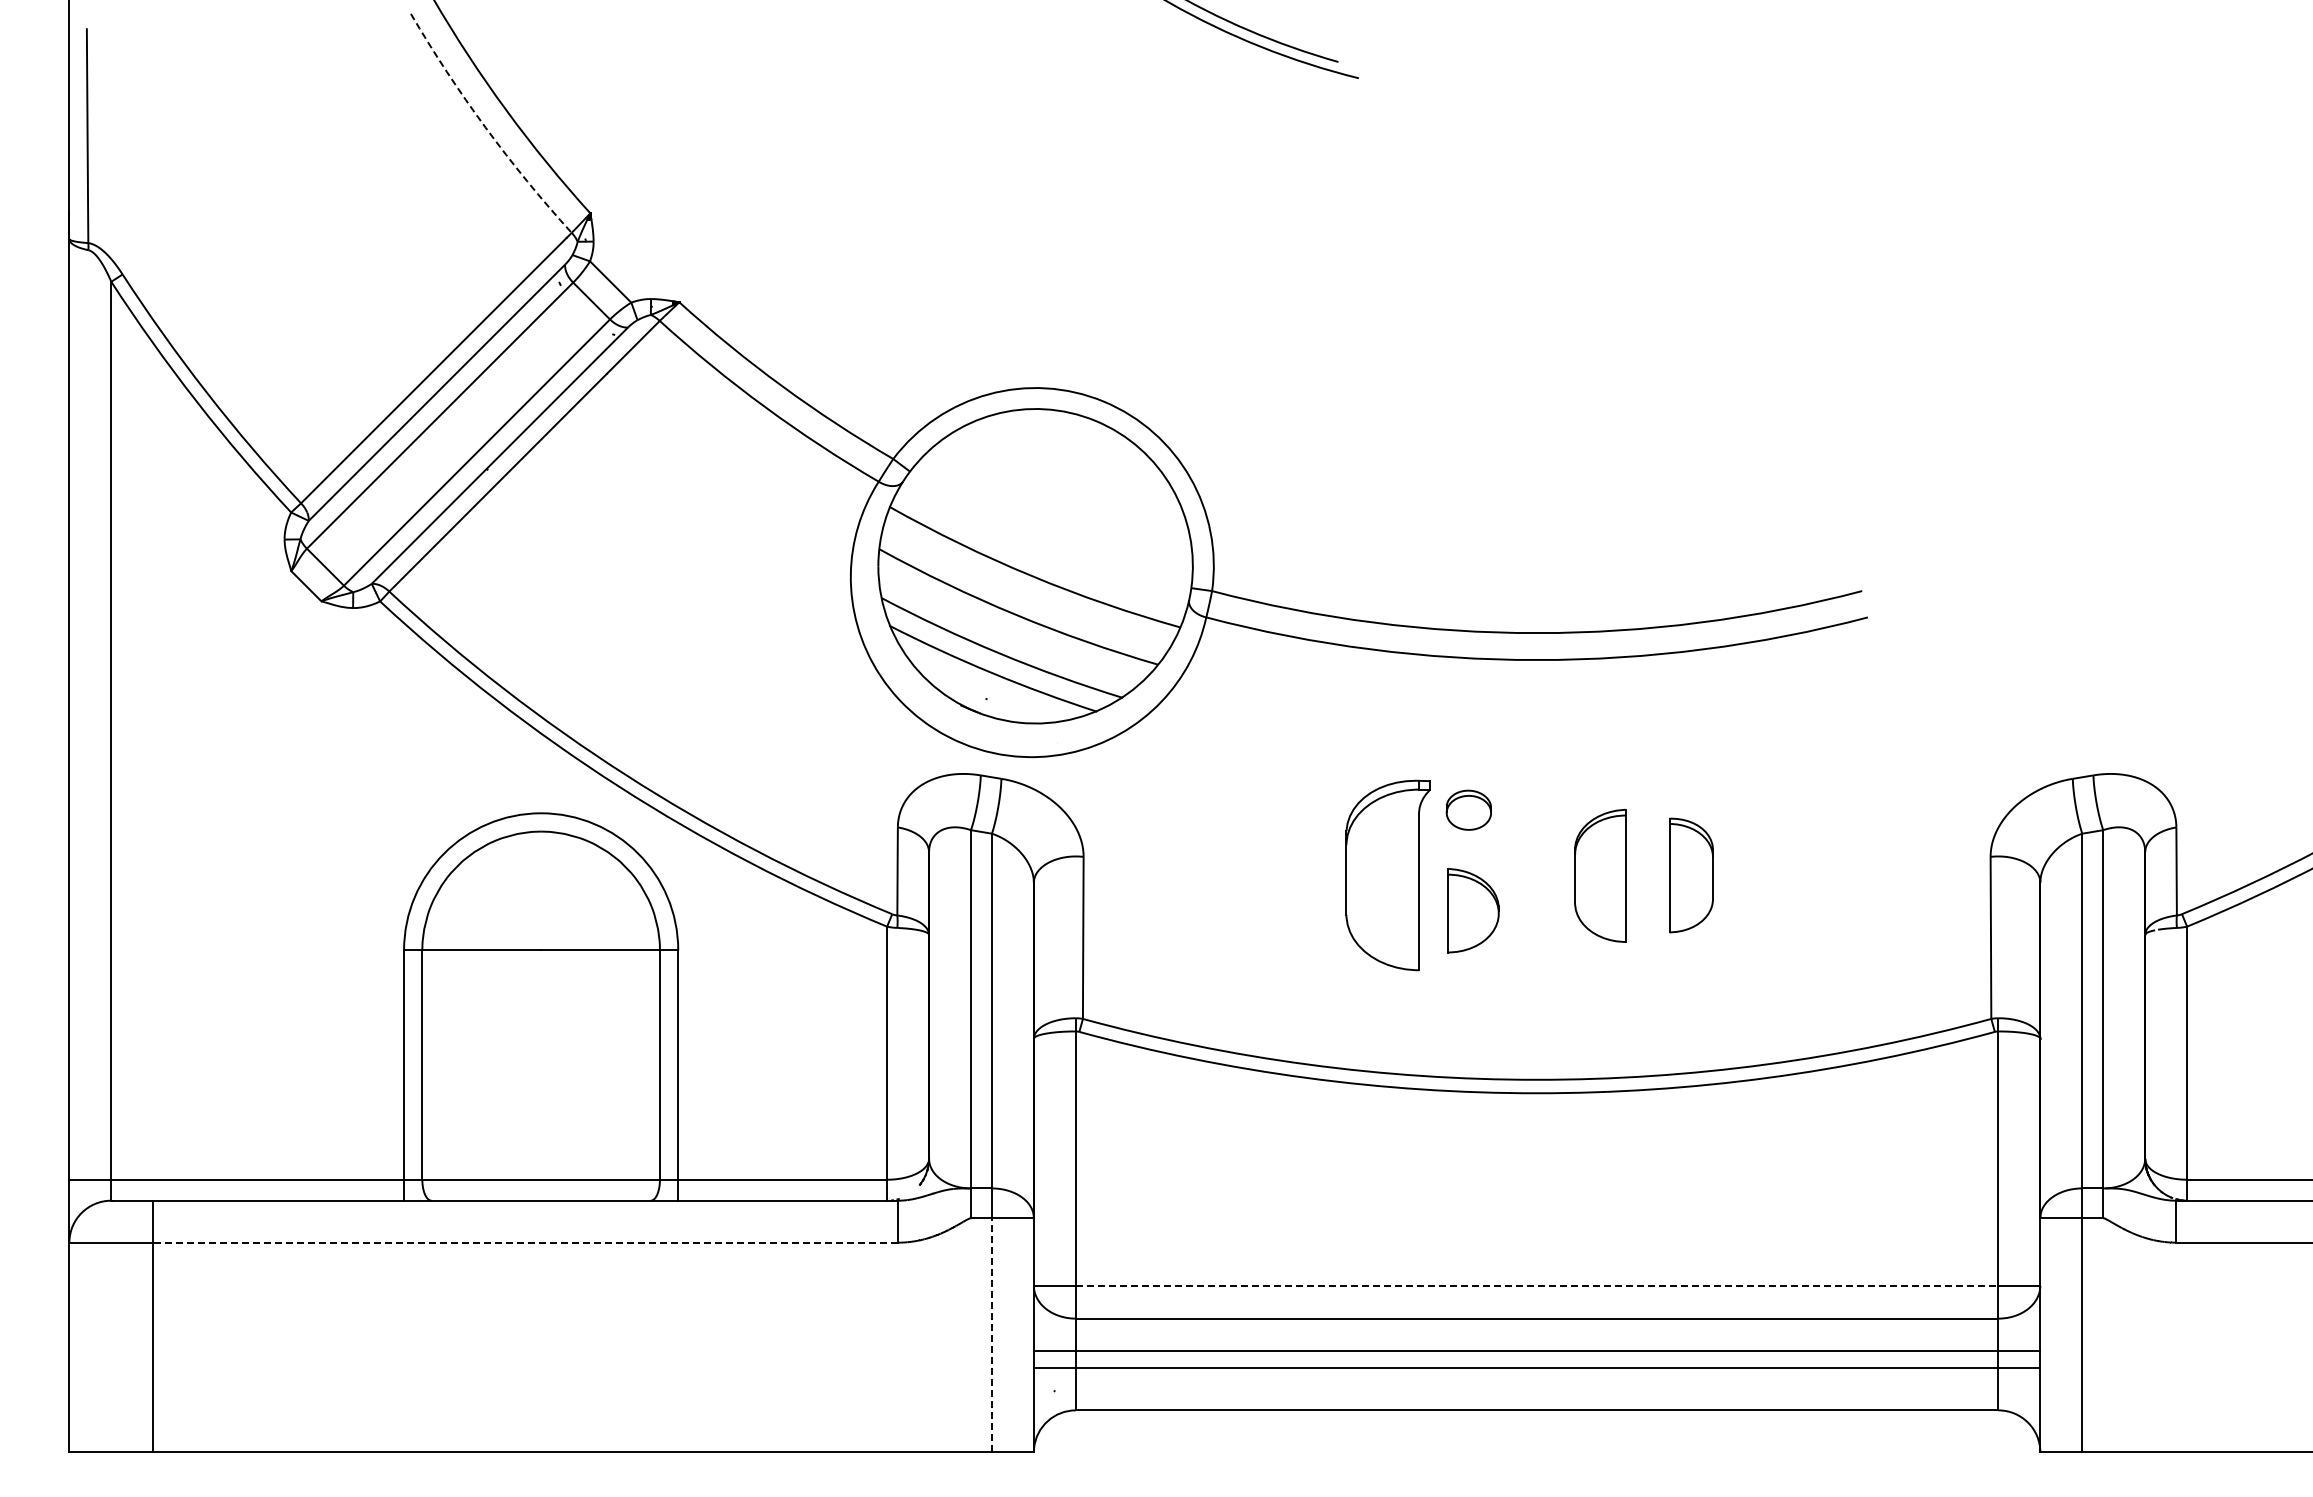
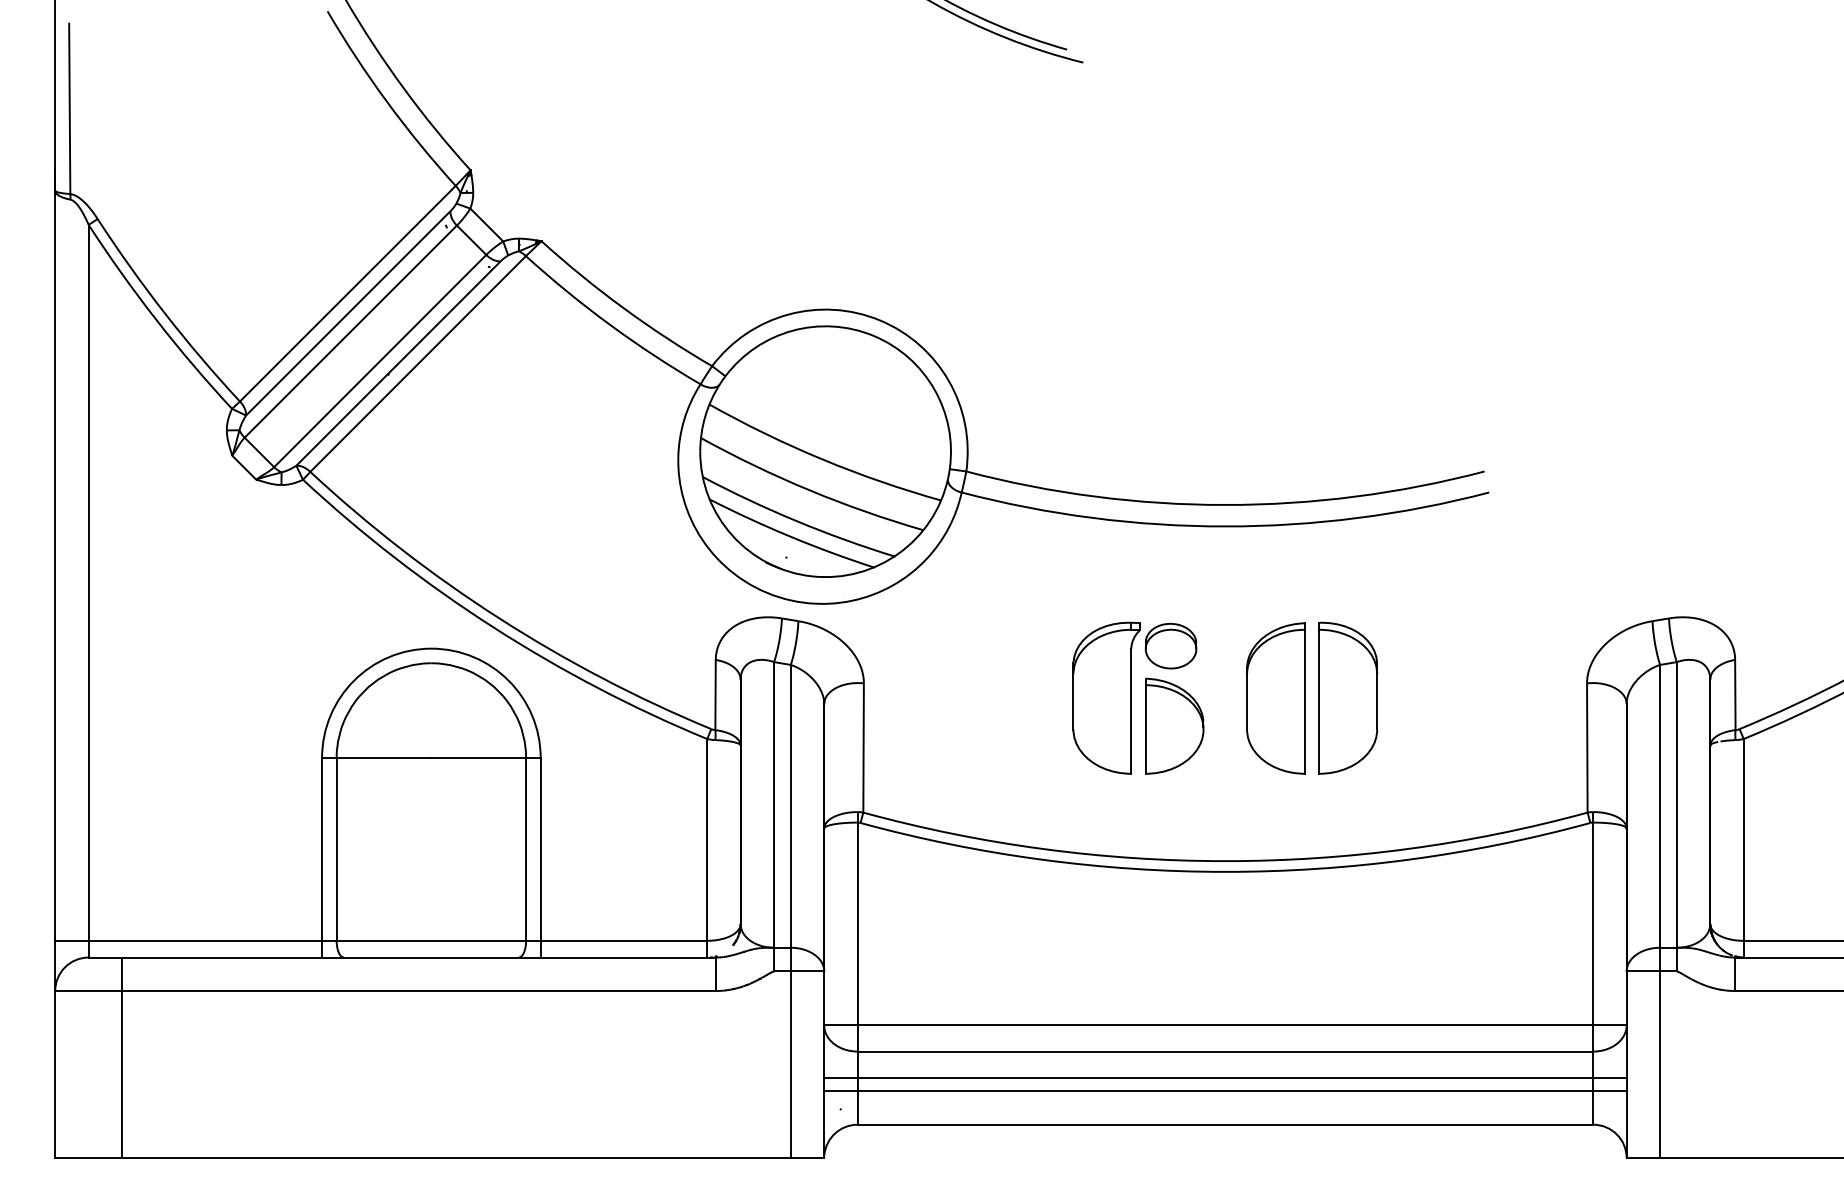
arc: (485, 127) -> (387, 101), dashed -> solid
part: (1468, 810) -> (1170, 646), size x1.43
part: (1600, 875) -> (1276, 698), size x1.43
part: (1691, 875) -> (1348, 698), size x1.67
part: (1473, 910) -> (1174, 726), size x1.43
line: (525, 1242) -> (418, 990), dashed -> solid
line: (1537, 1285) -> (1225, 1025), dashed -> solid
line: (991, 1334) -> (790, 1064), dashed -> solid

